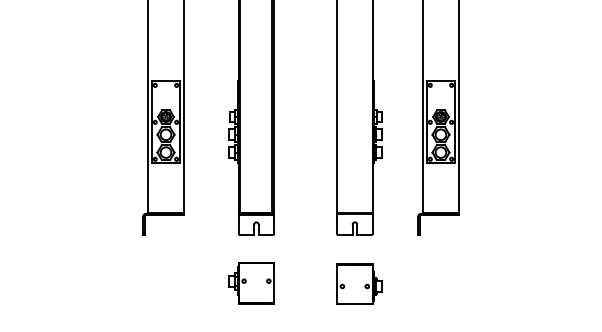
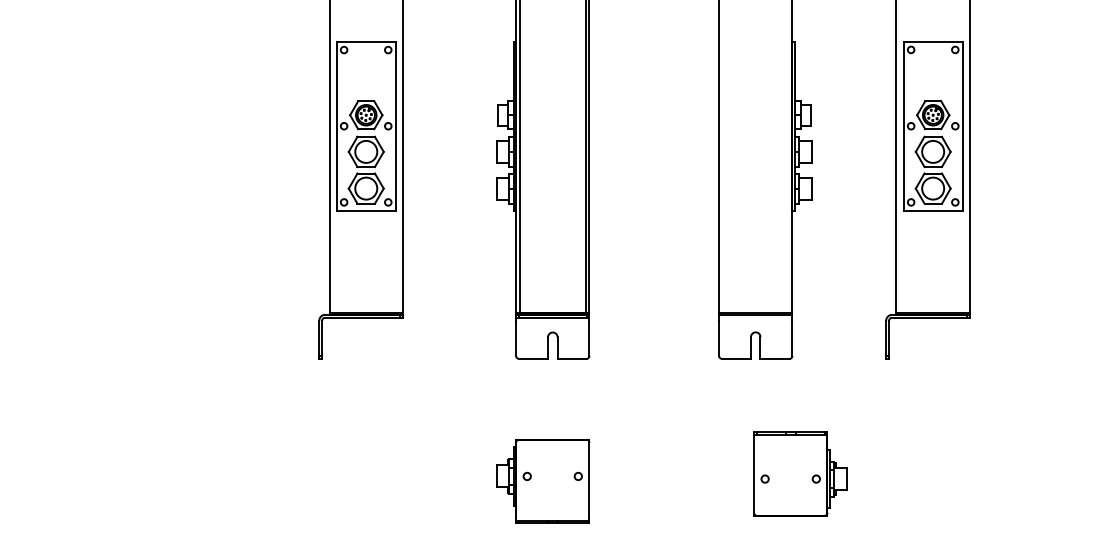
part: (251, 283) -> (542, 481), moved
part: (359, 284) -> (800, 474), moved

